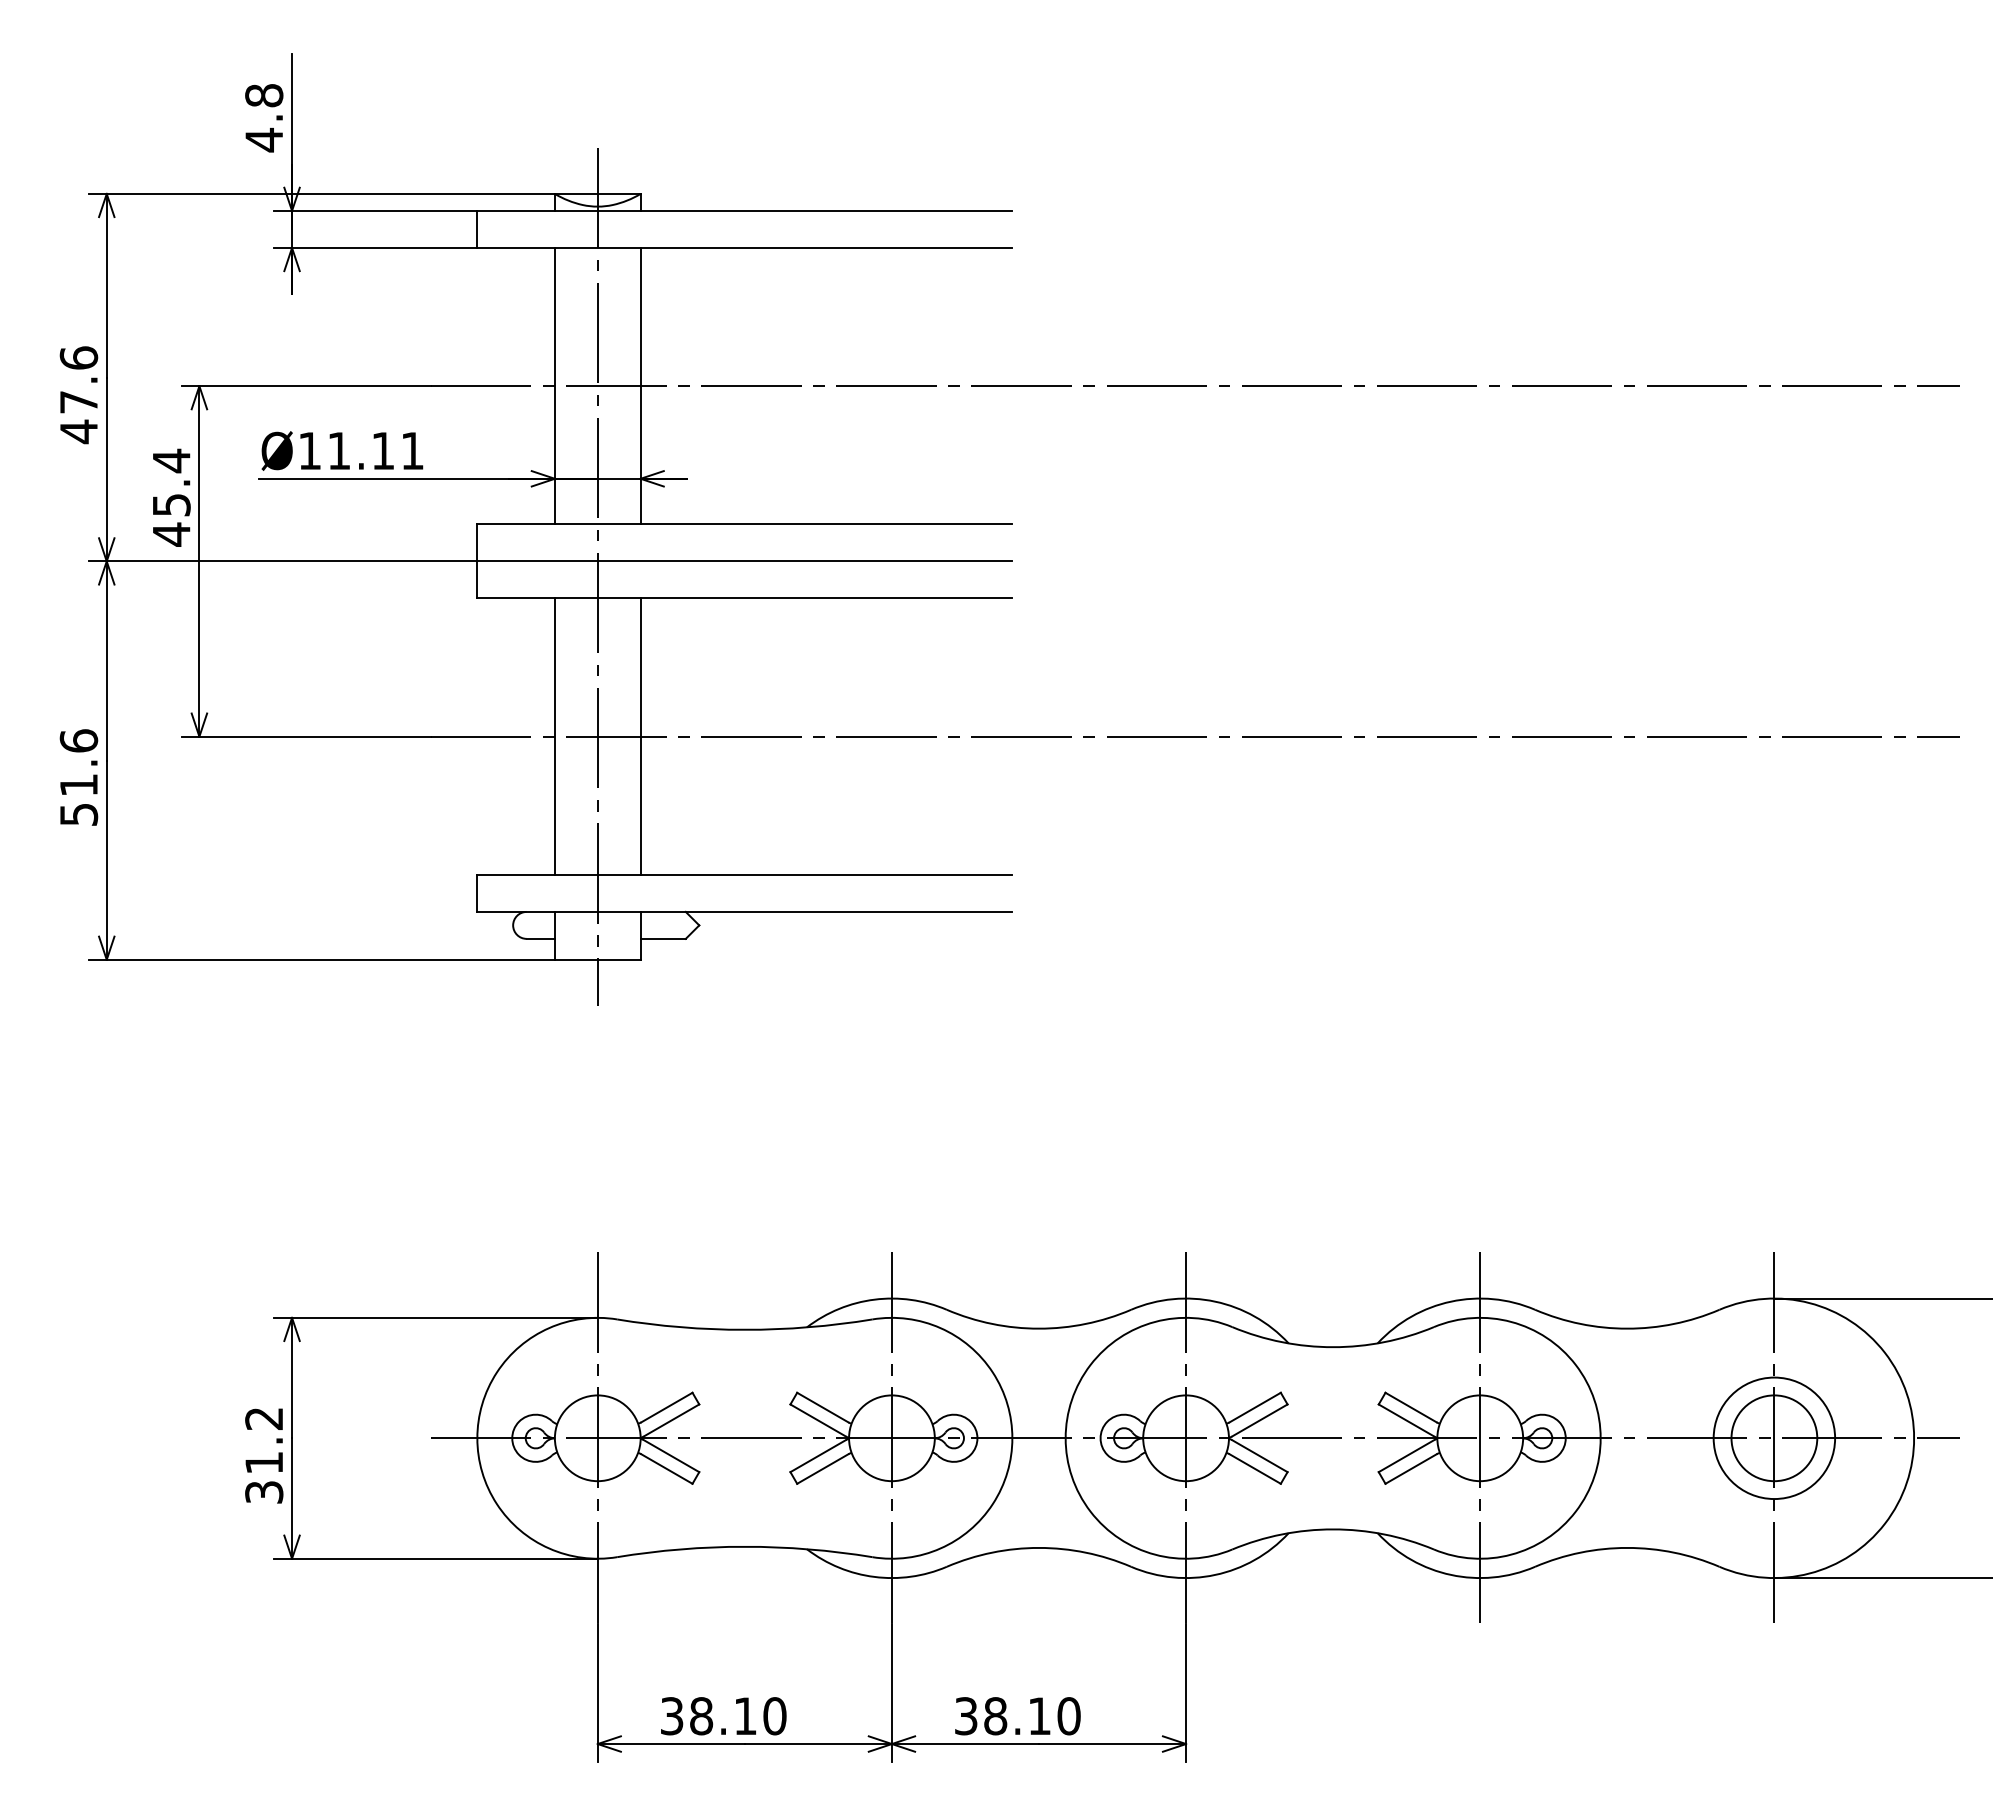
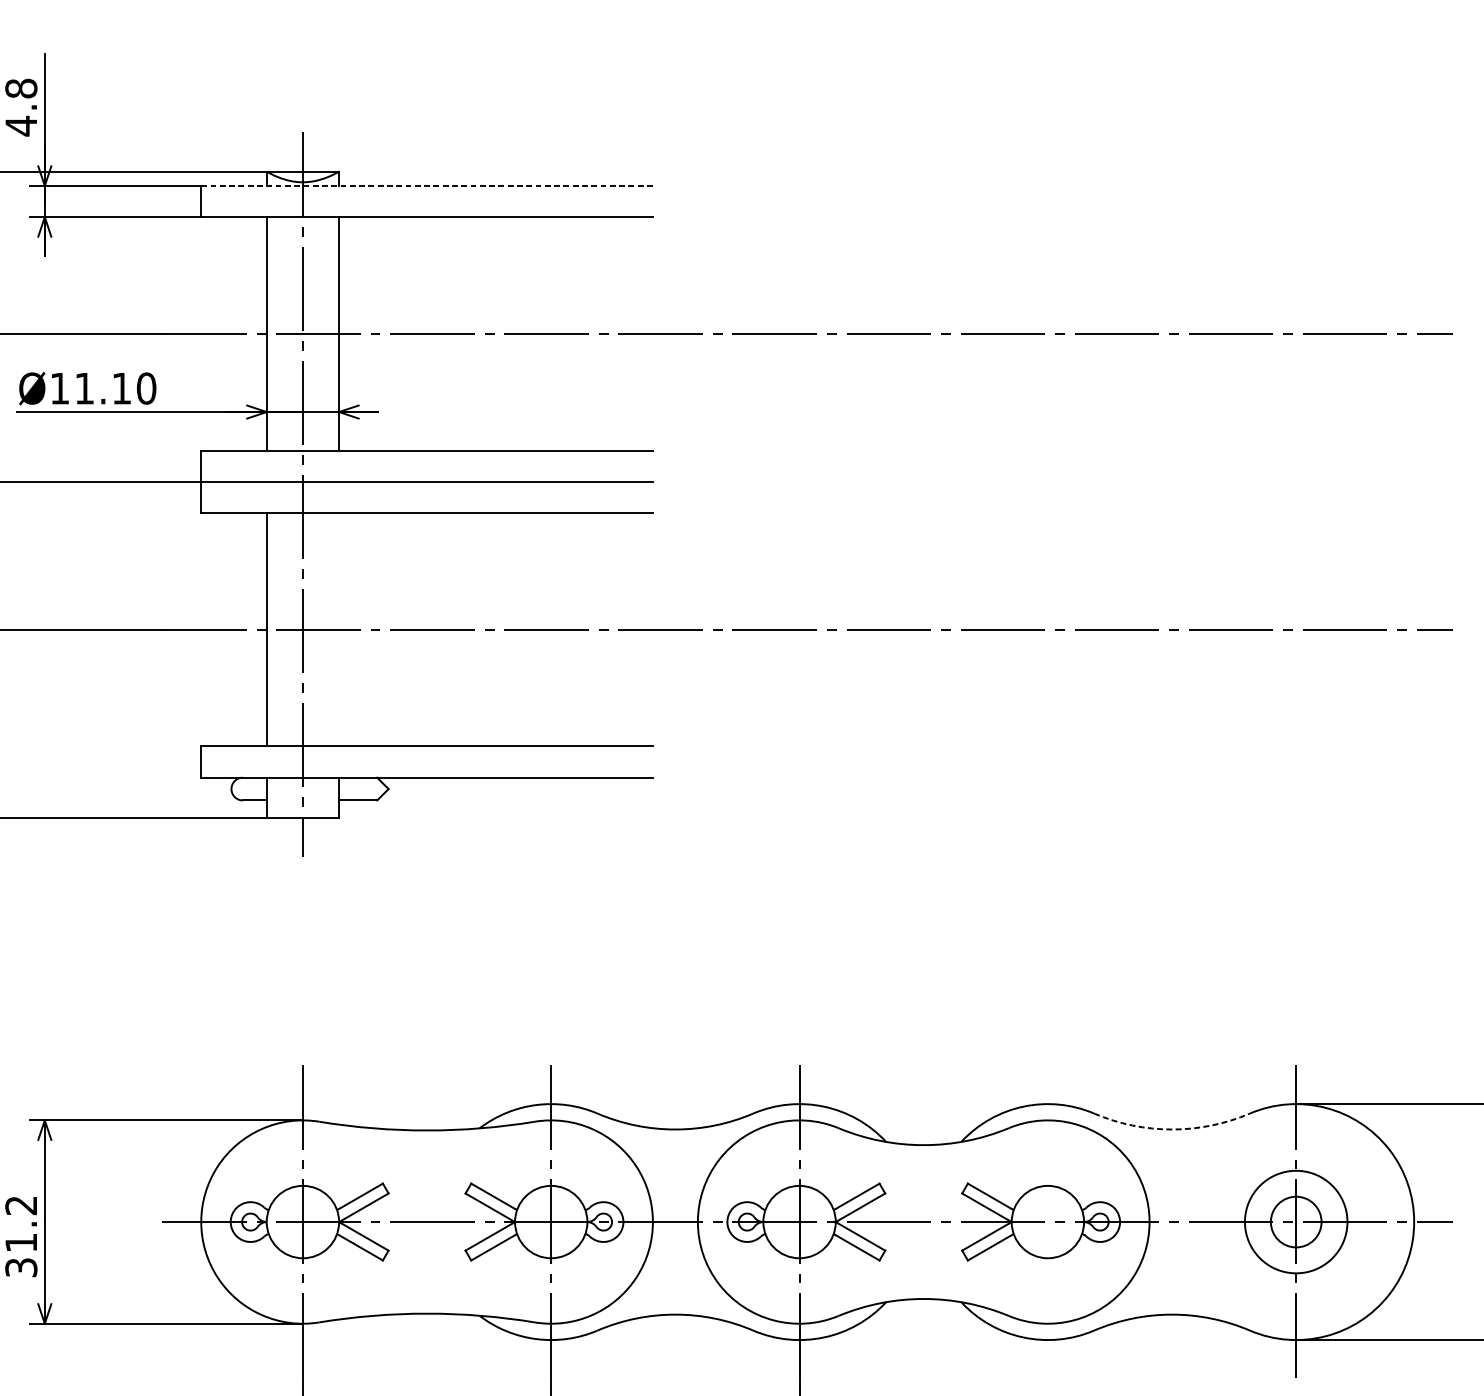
line: (744, 210) -> (426, 185), solid -> dashed
text: (412, 450) -> (146, 388), Ø11.11 -> Ø11.10
line: (640, 736) -> (338, 629), removed
arc: (1627, 1328) -> (1172, 1129), solid -> dashed
line: (1480, 1438) -> (1048, 1222), removed
circle: (1774, 1438) -> (1296, 1222), size x0.7

